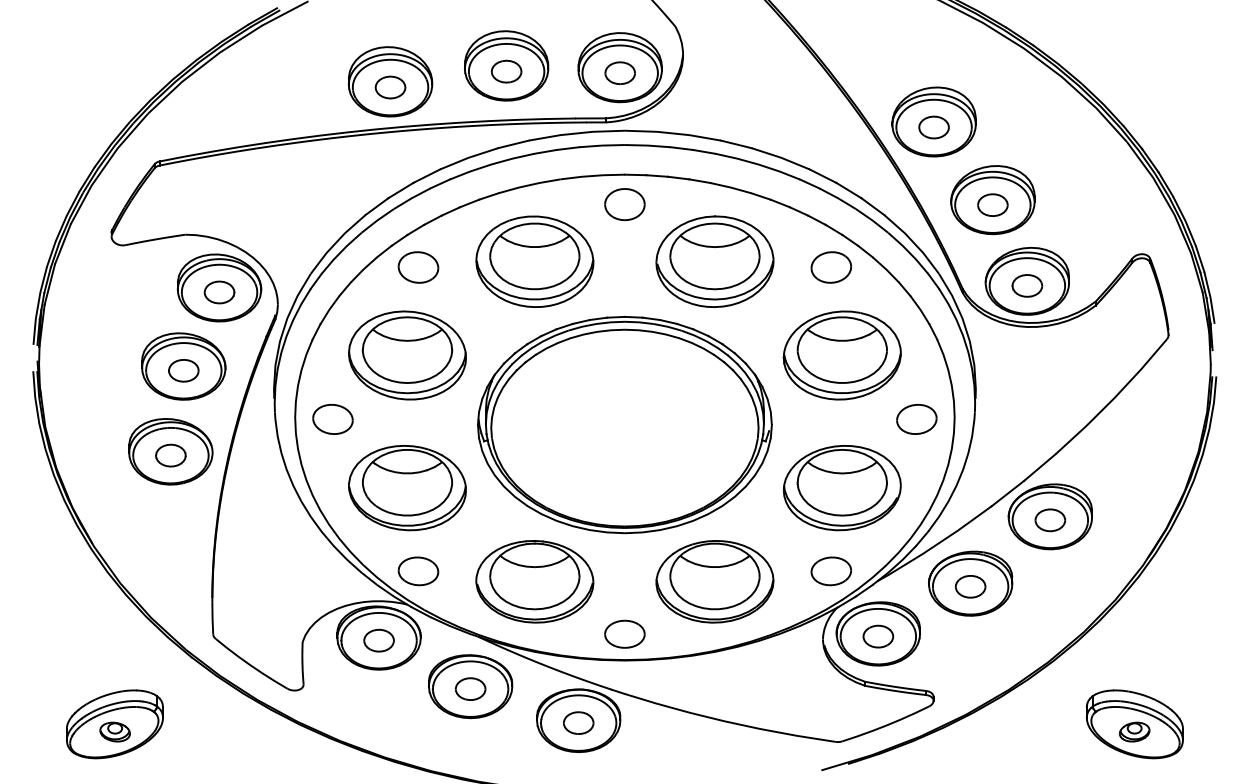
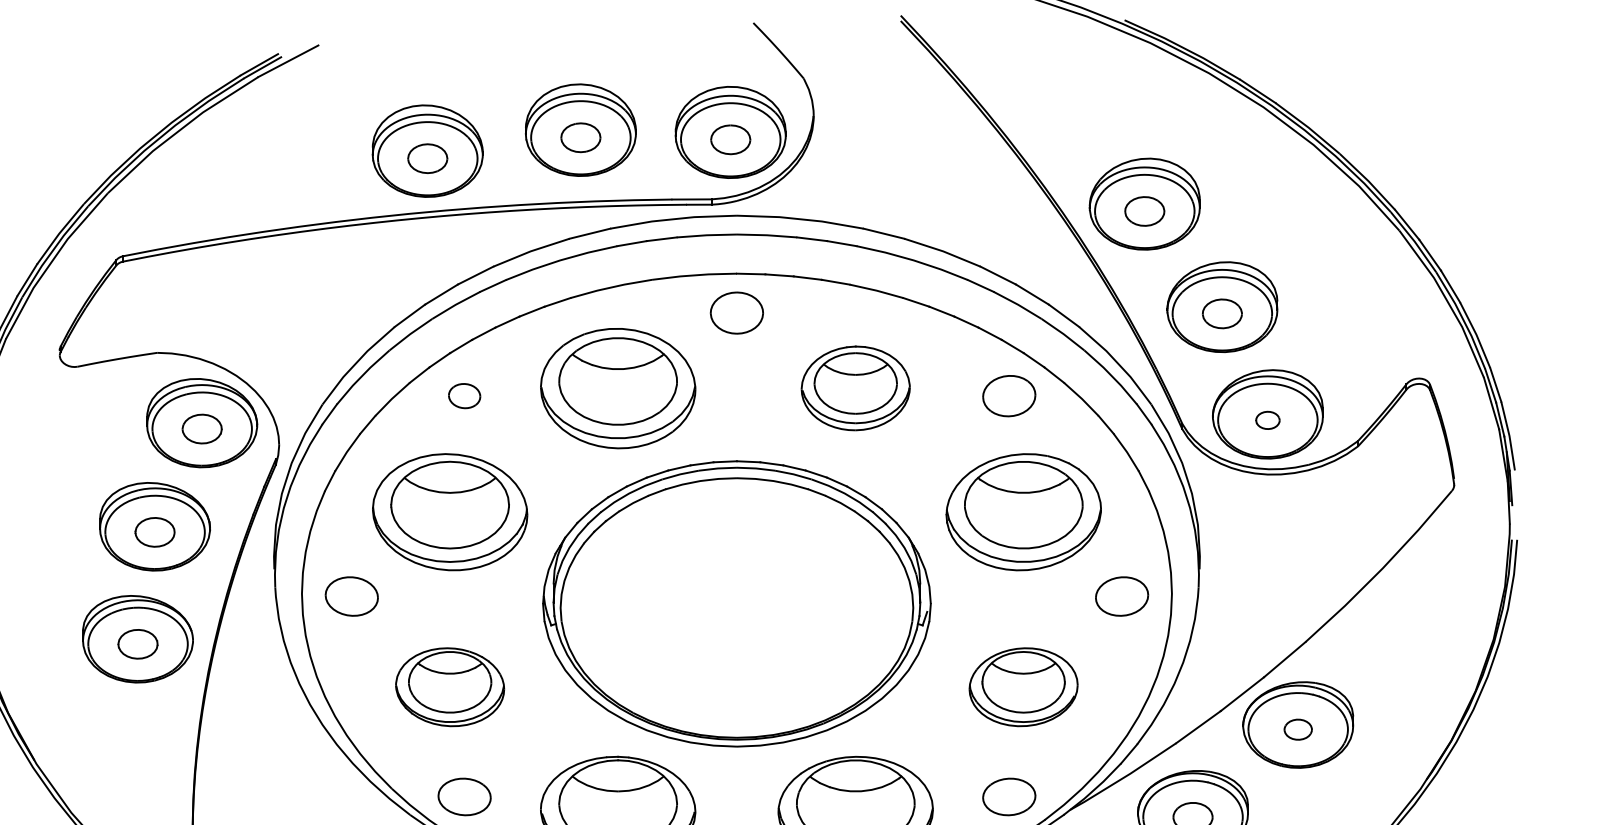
part: (714, 261) -> (855, 388), size x0.7
part: (418, 267) -> (464, 396), size x0.6
part: (1027, 285) -> (1268, 419), size x0.6
part: (407, 488) -> (450, 687), size x0.7
part: (841, 488) -> (1022, 687), size x0.7
part: (1050, 520) -> (1298, 729), size x0.7

